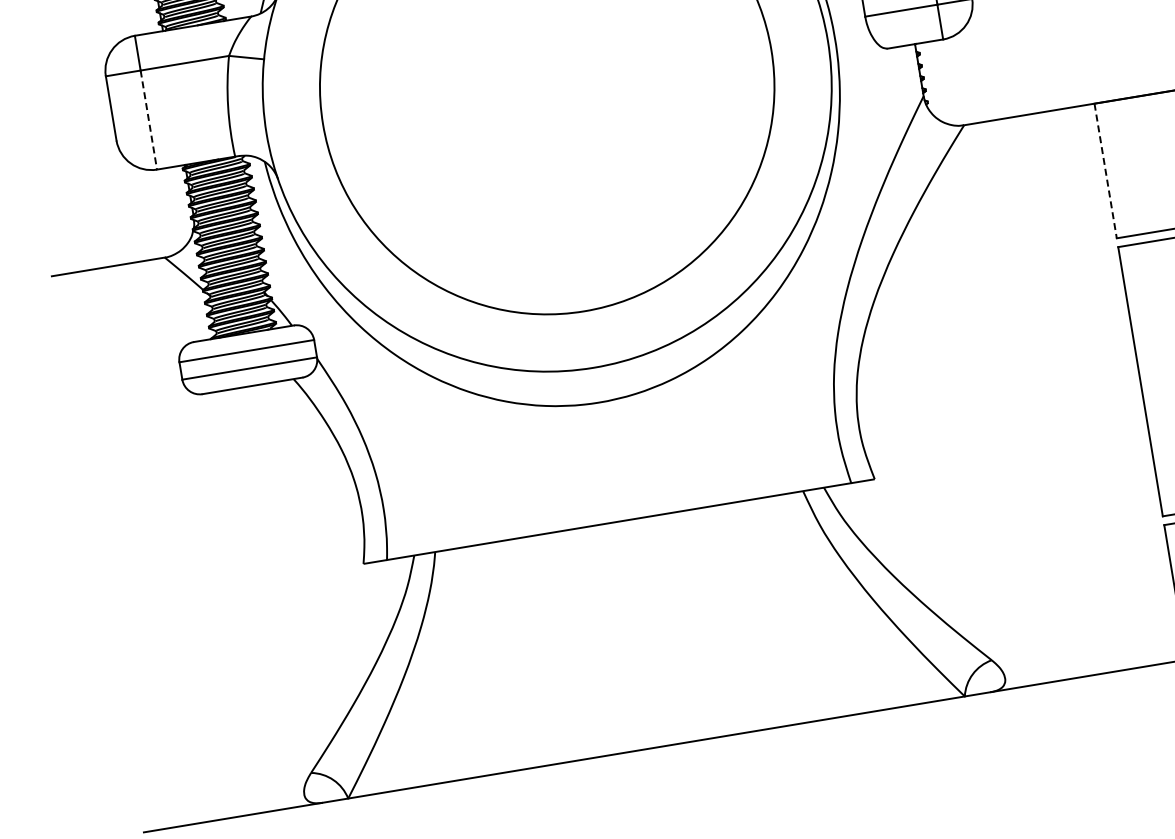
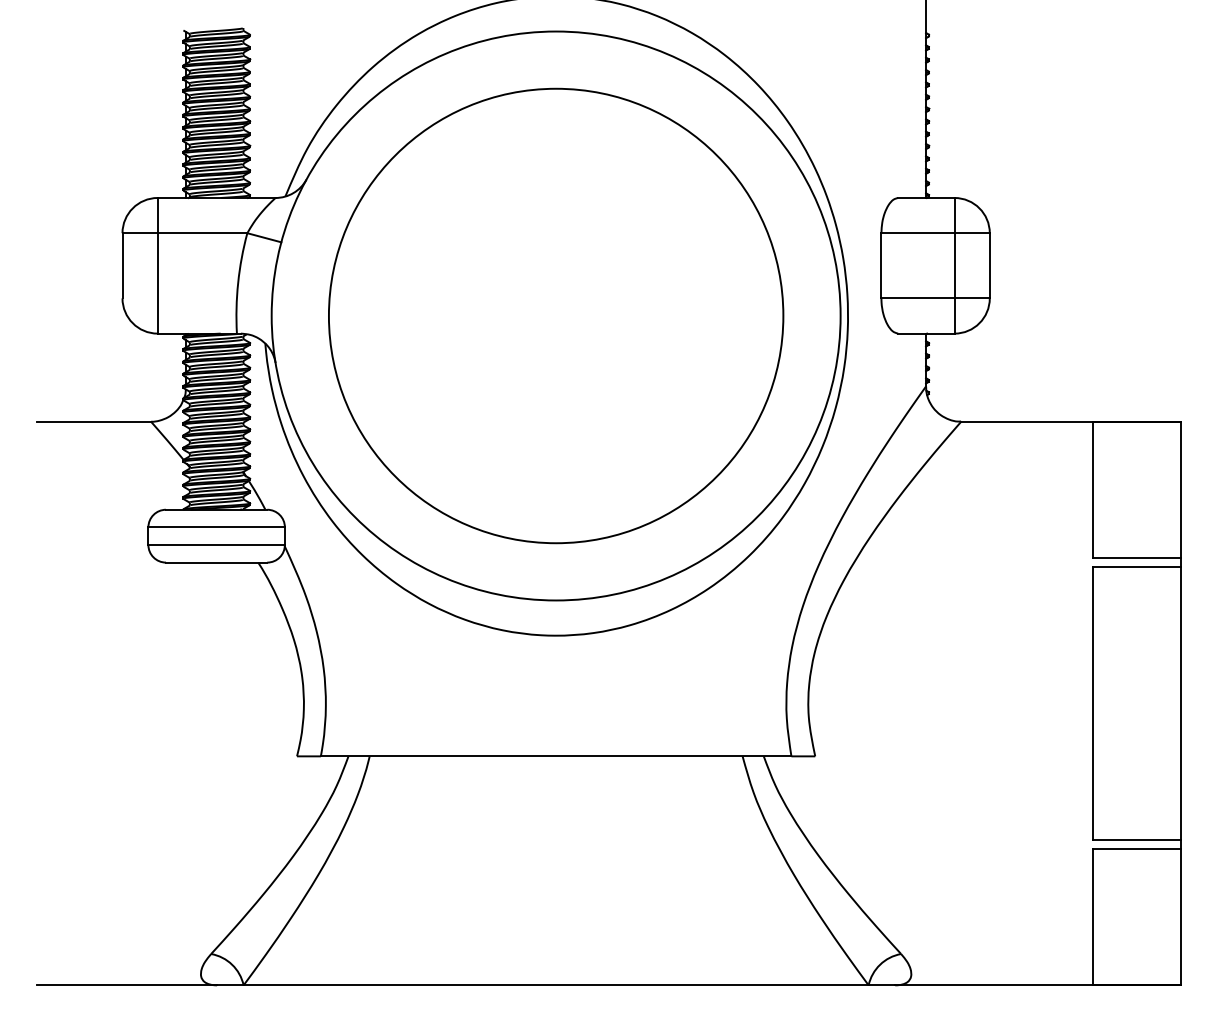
line: (148, 120) -> (157, 283), dashed -> solid
line: (1105, 171) -> (1093, 490), dashed -> solid

